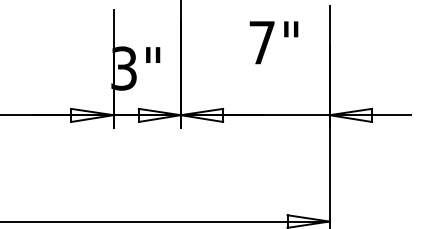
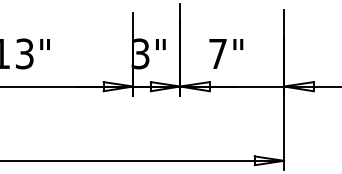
text: (274, 42) -> (226, 53), moved

